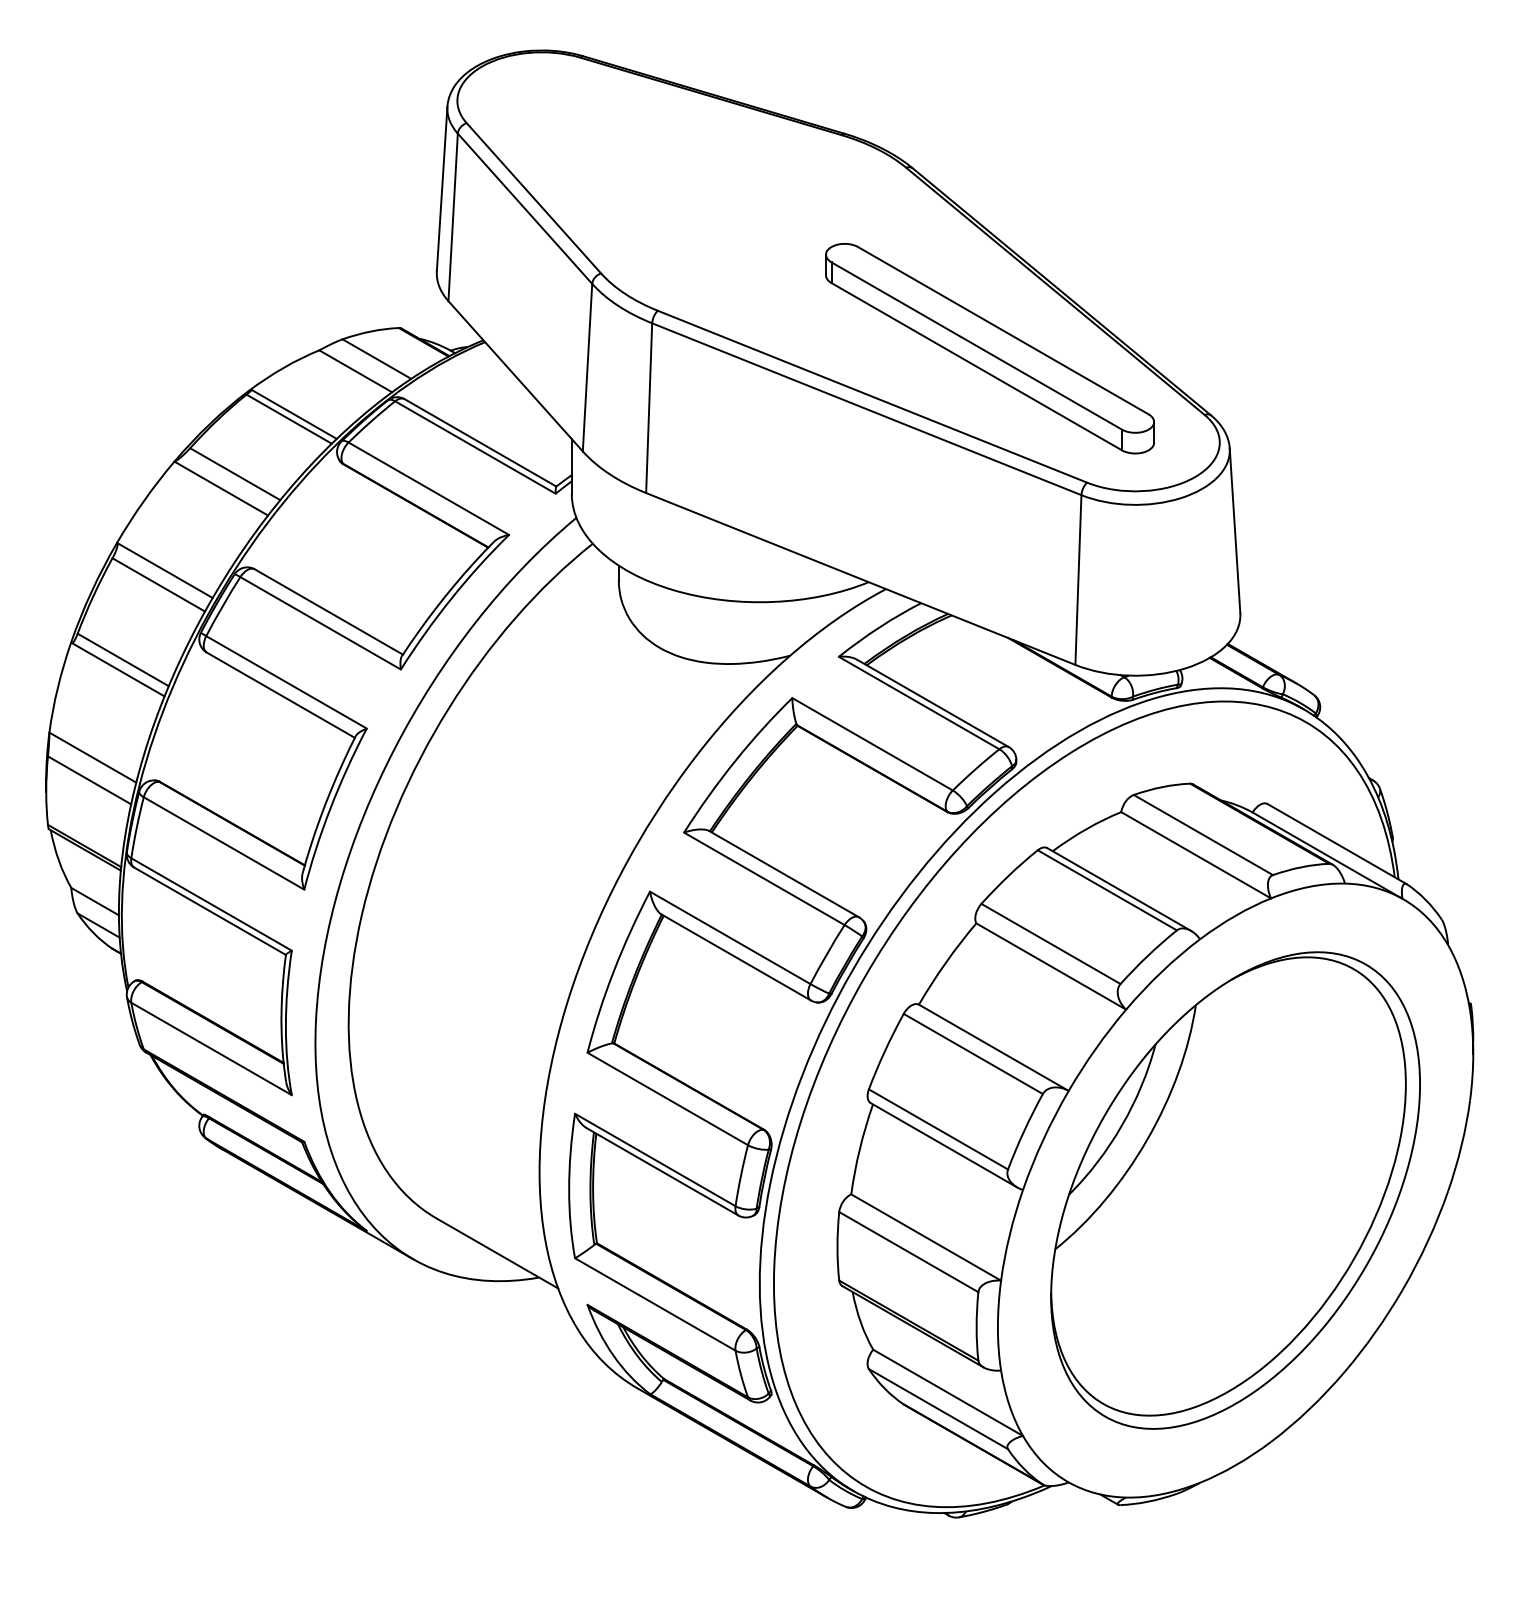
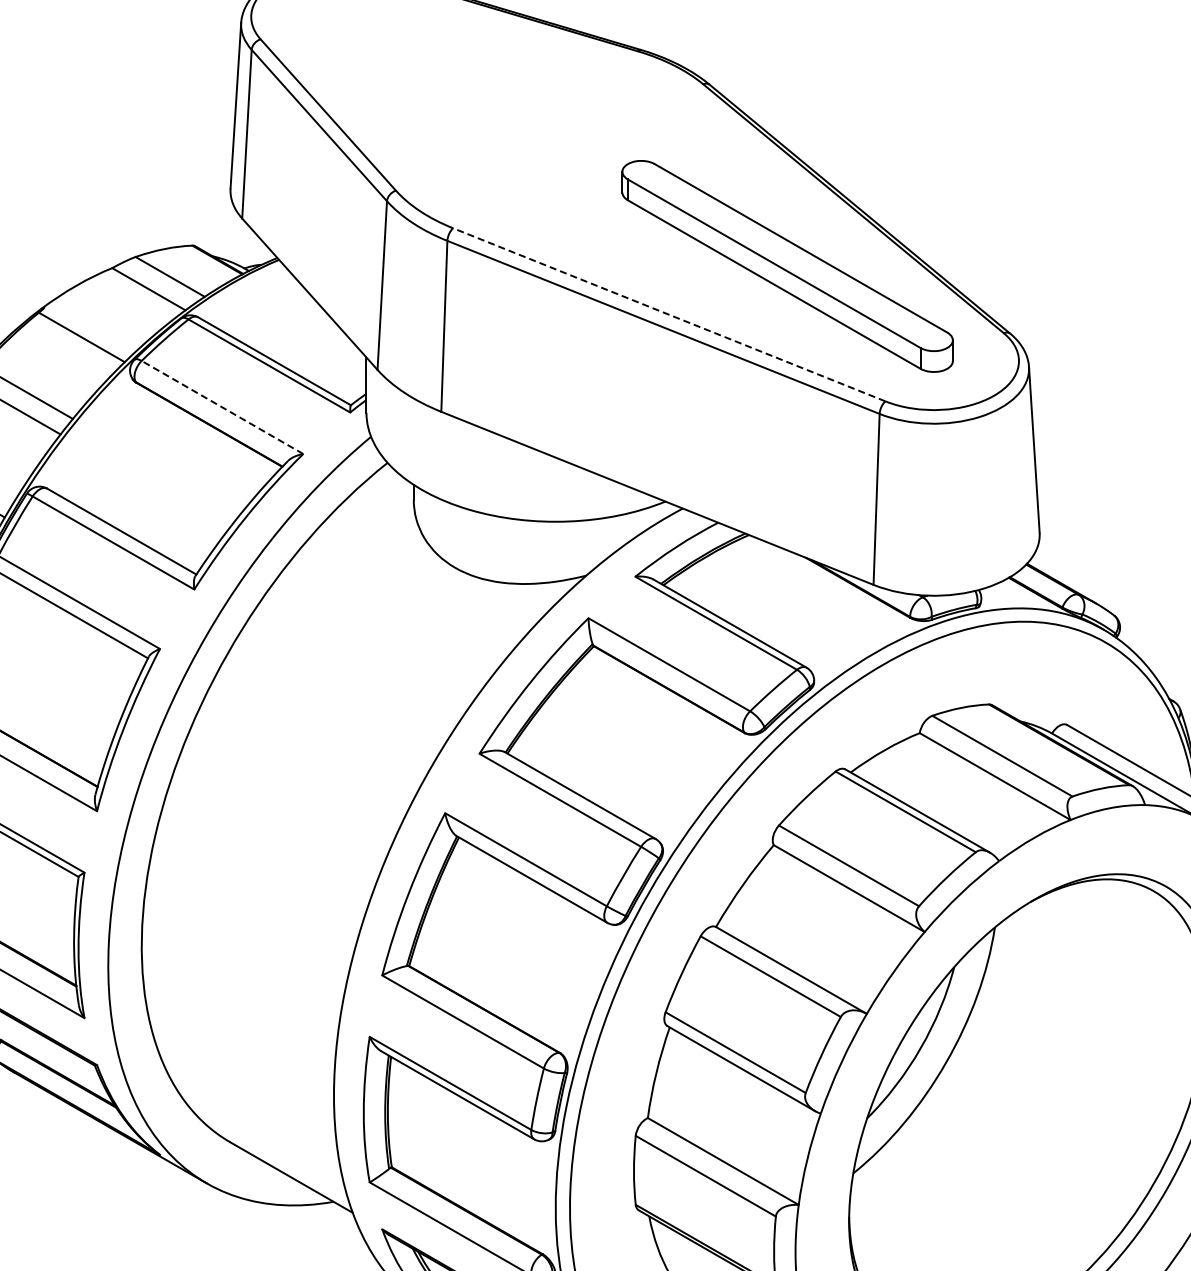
line: (872, 396) -> (669, 314), solid -> dashed
line: (293, 413) -> (86, 331), removed
line: (428, 488) -> (222, 407), solid -> dashed

